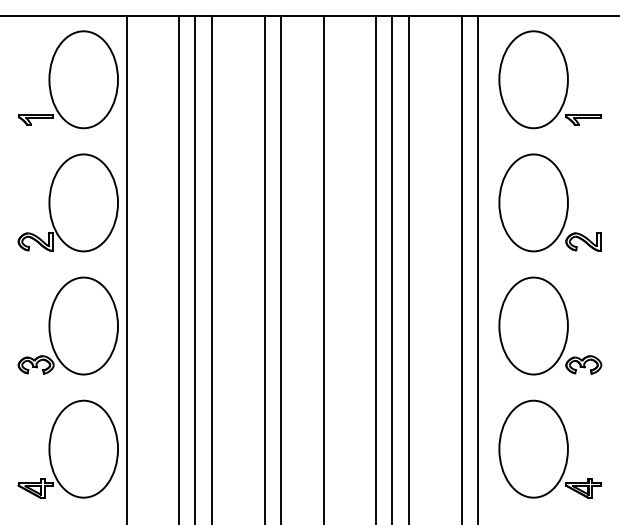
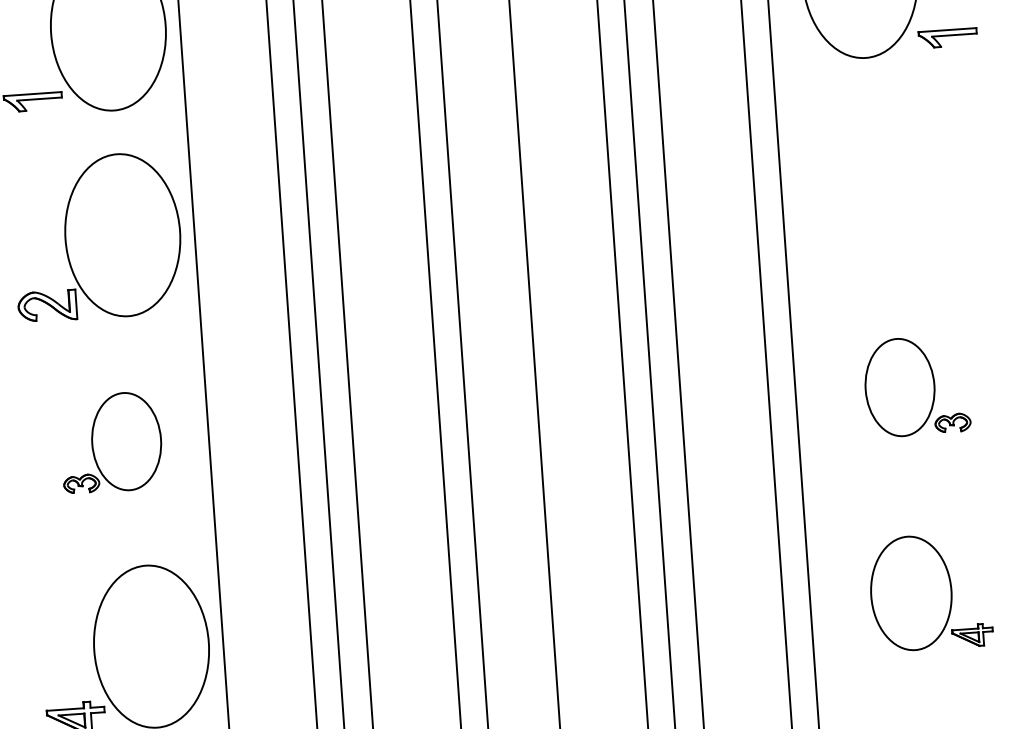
part: (549, 202) -> (900, 180), removed
part: (67, 325) -> (110, 441), size x0.6
part: (550, 325) -> (916, 385), size x0.6
part: (549, 448) -> (929, 591), size x0.7

